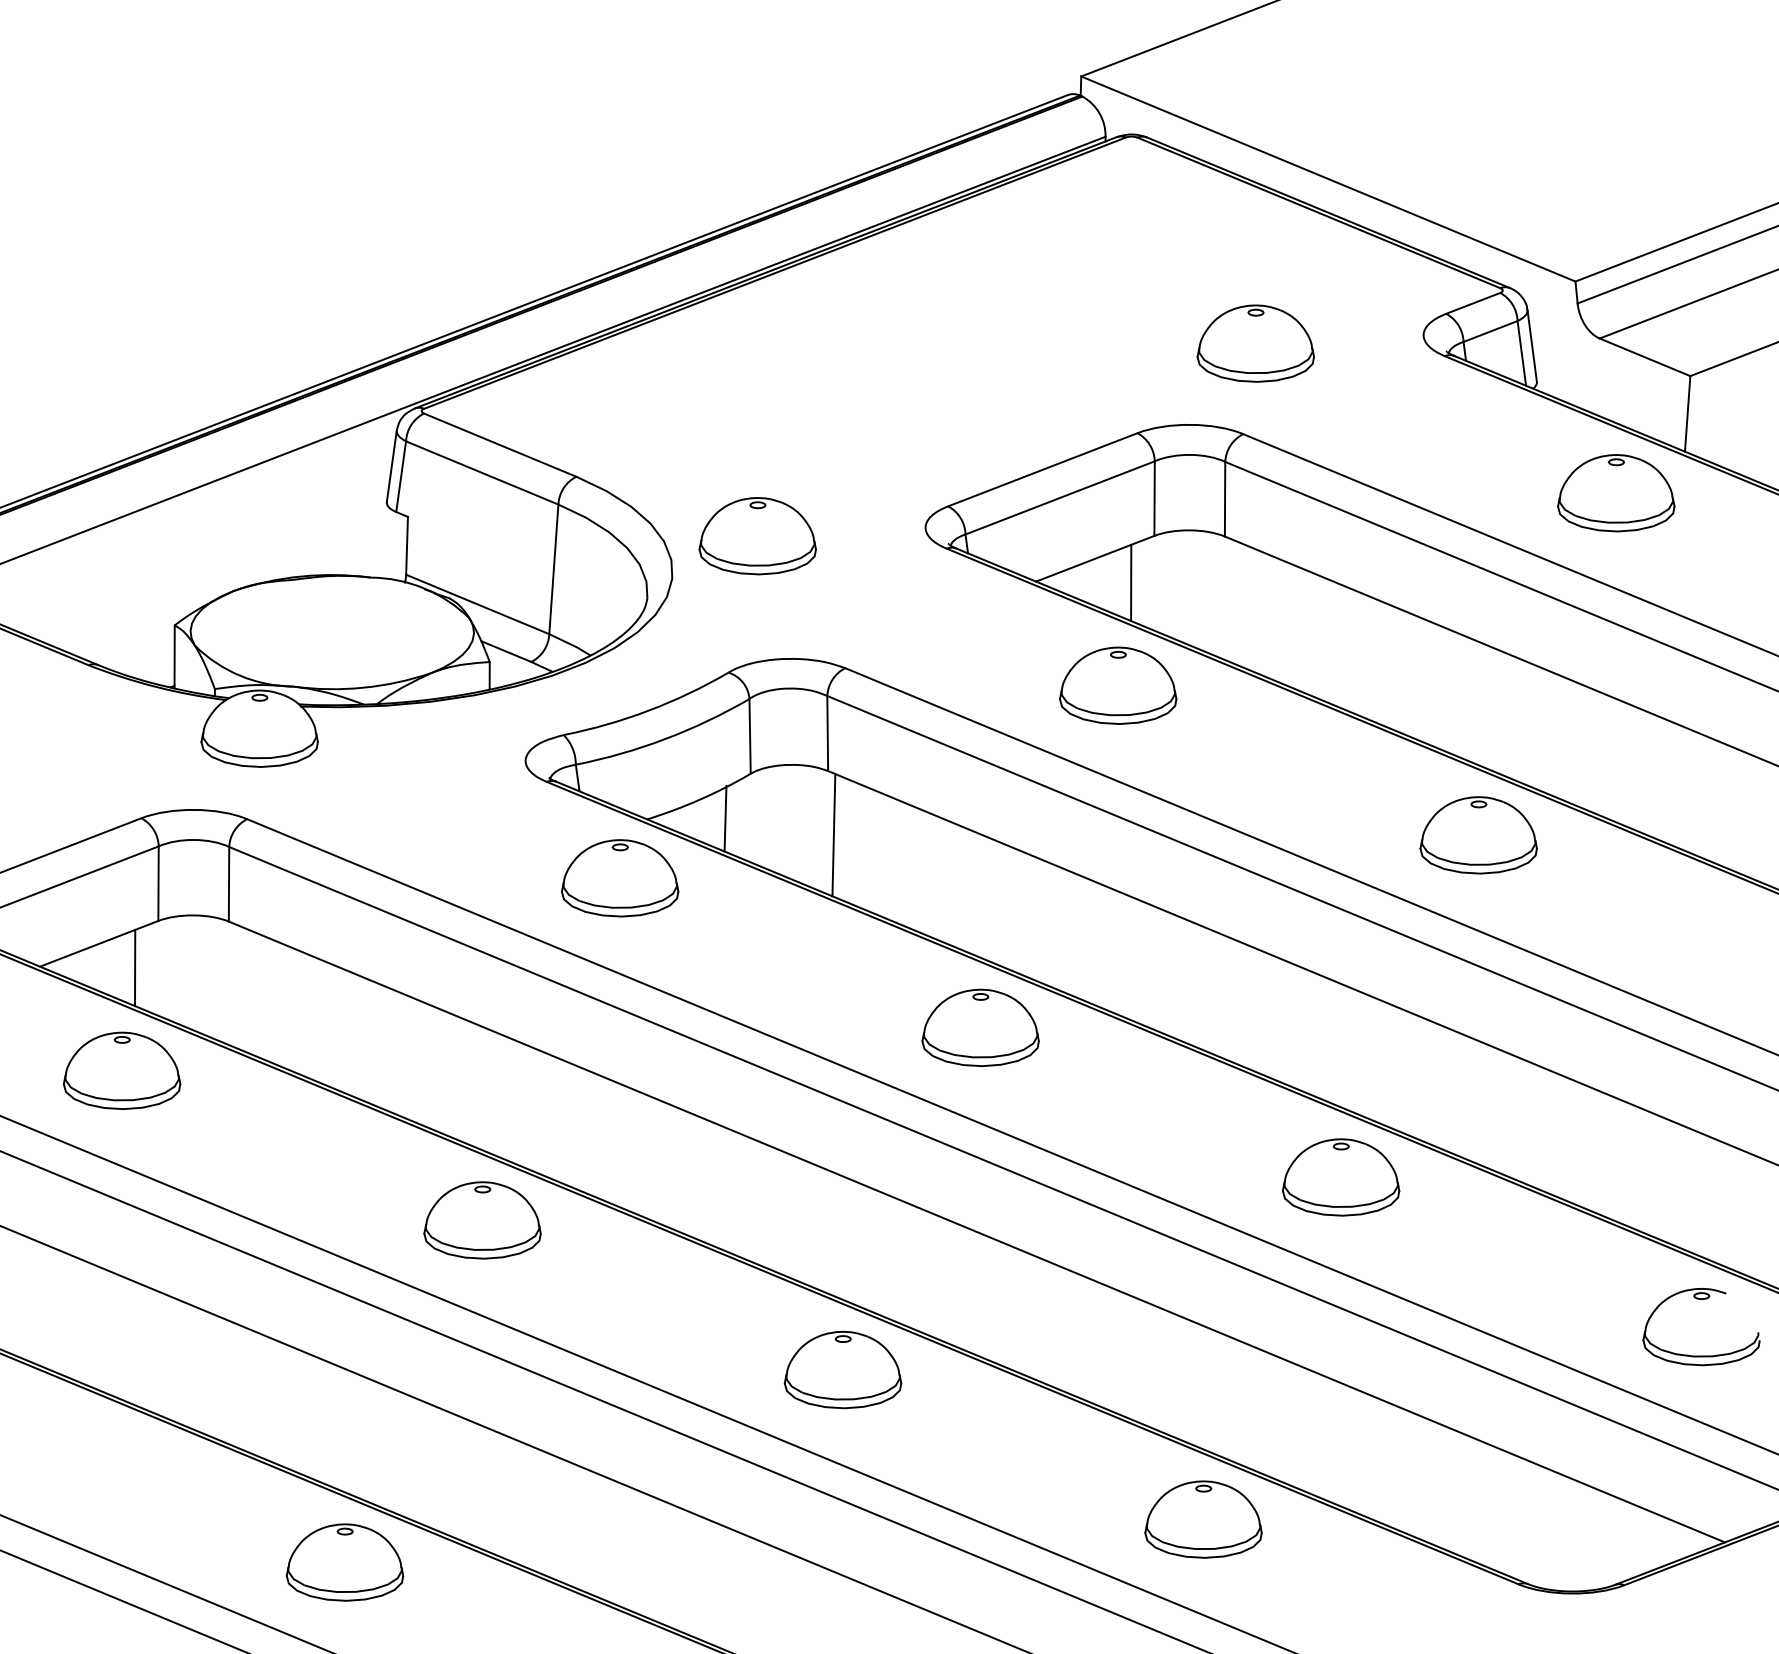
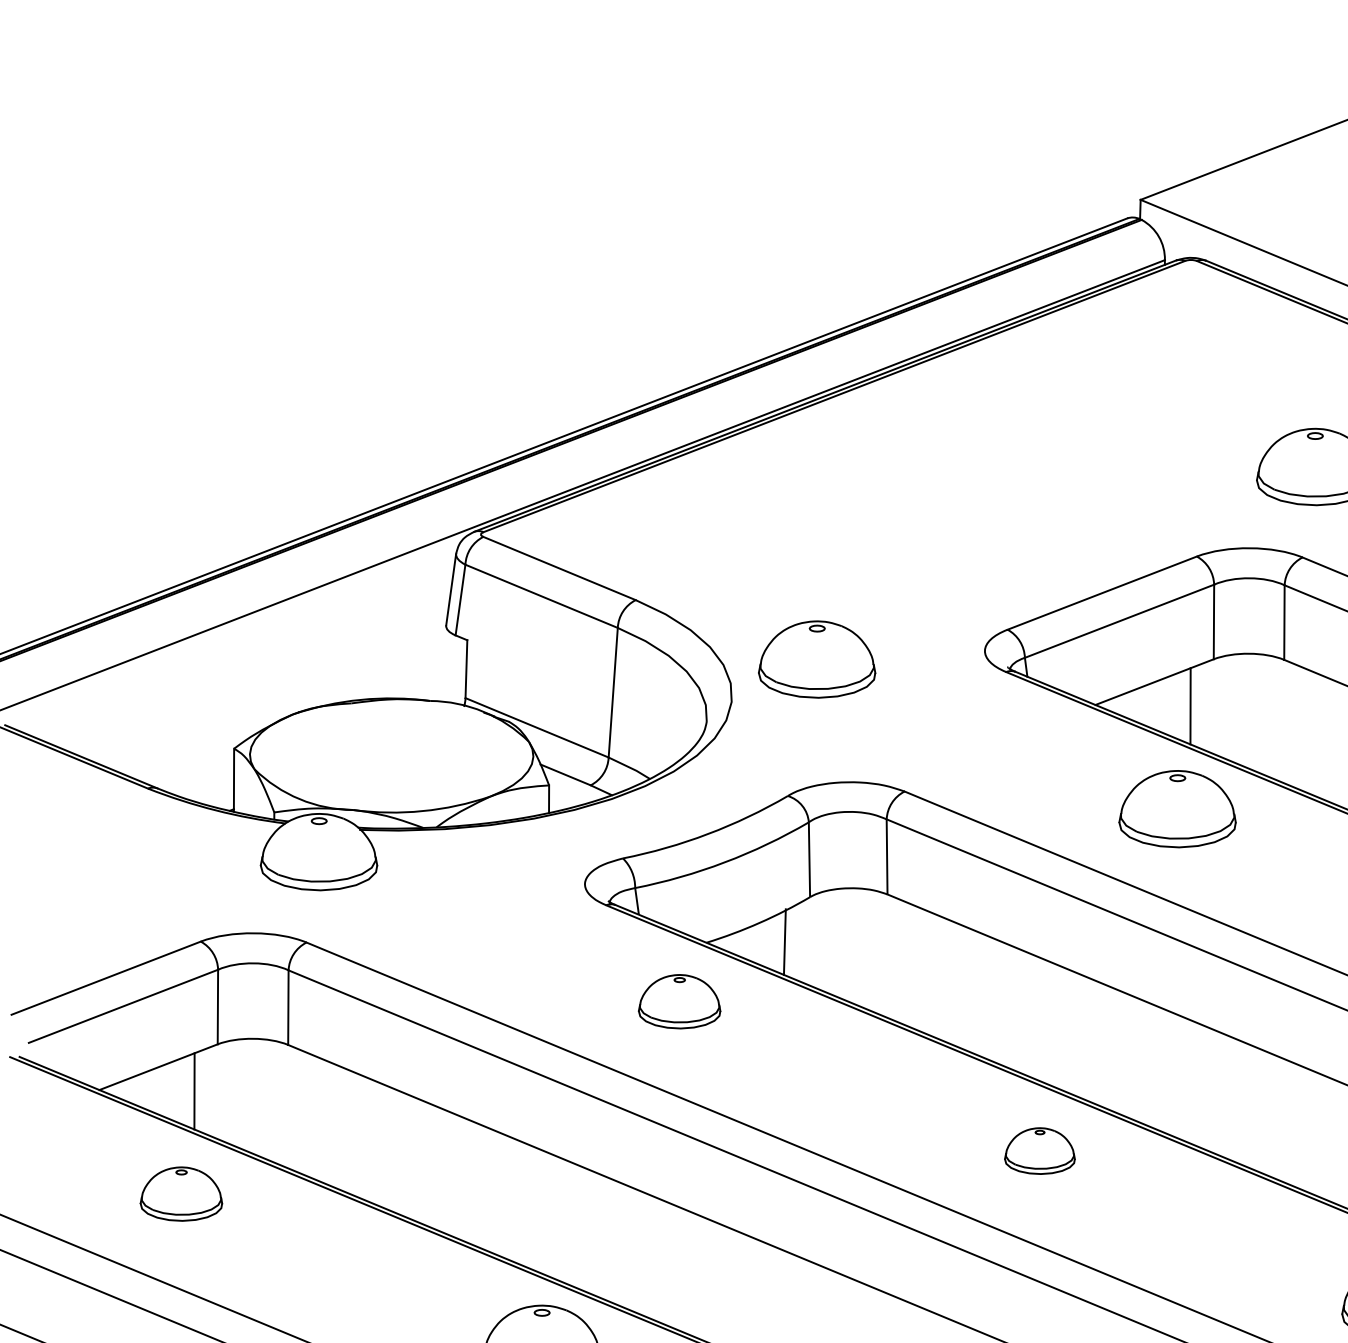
line: (833, 835) -> (892, 958), removed
part: (620, 878) -> (679, 1001), size x0.7
part: (980, 1027) -> (1039, 1150), size x0.6
part: (121, 1070) -> (180, 1193), size x0.7

